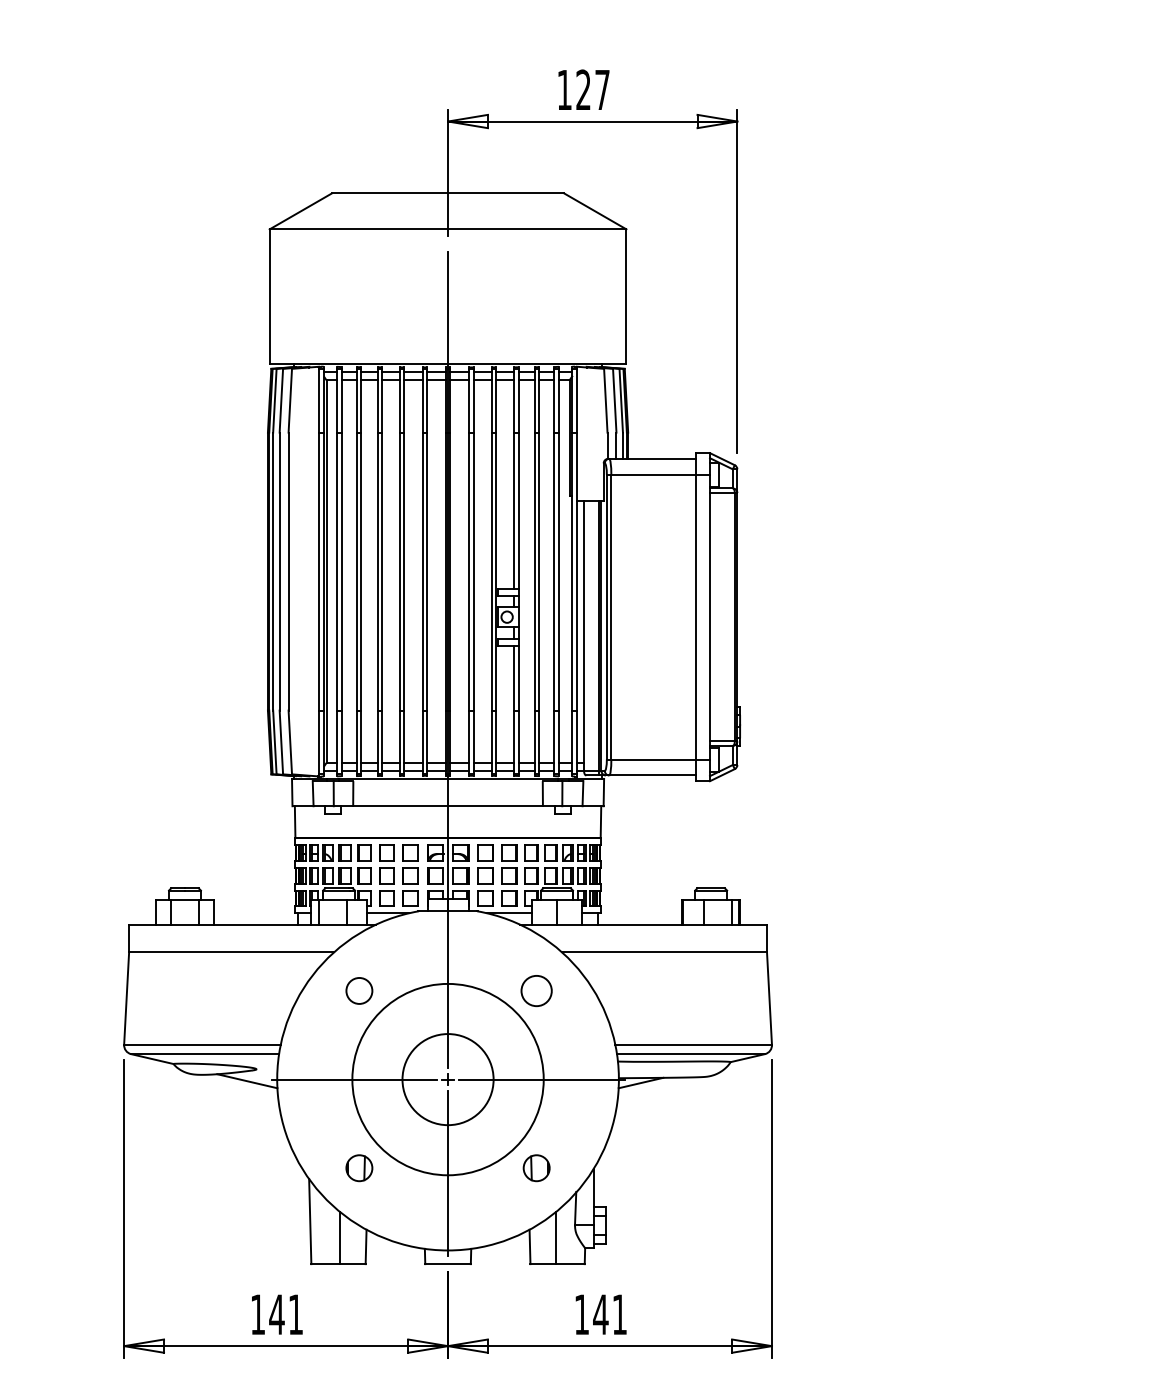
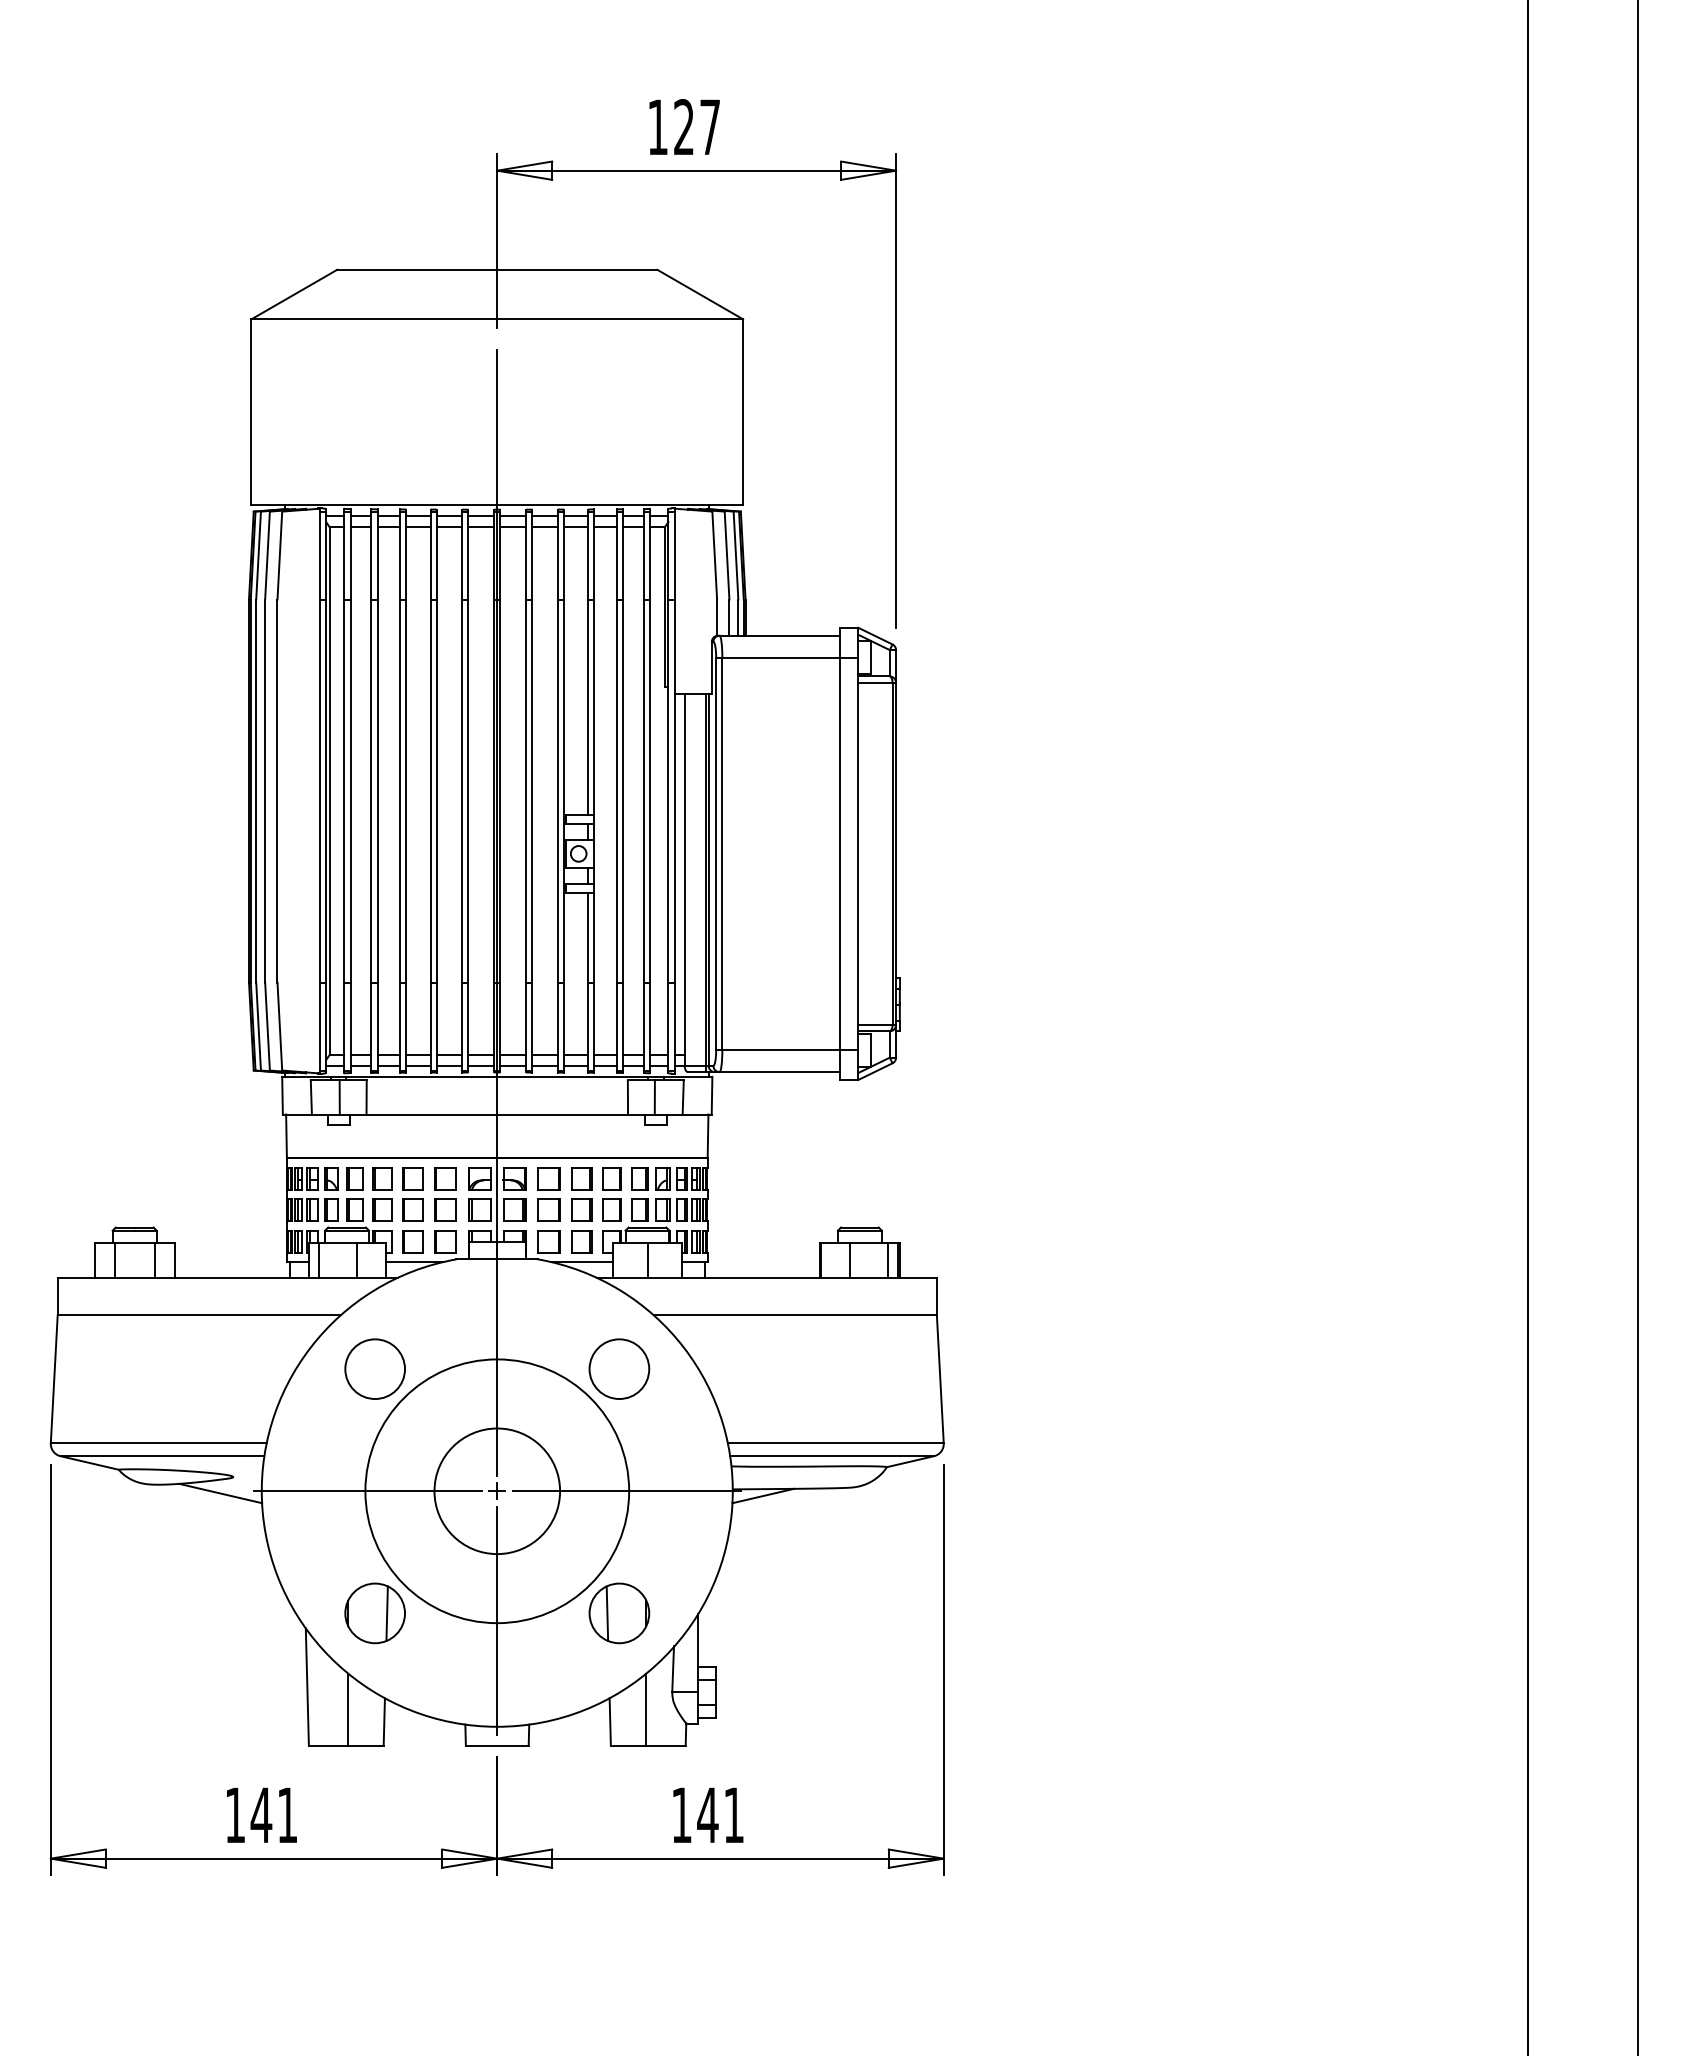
circle: (358, 990) -> (374, 1368), size x1.67
circle: (536, 991) -> (619, 1369), size x1.43
part: (358, 1168) -> (374, 1613), size x1.67
part: (536, 1168) -> (619, 1613), size x1.67

